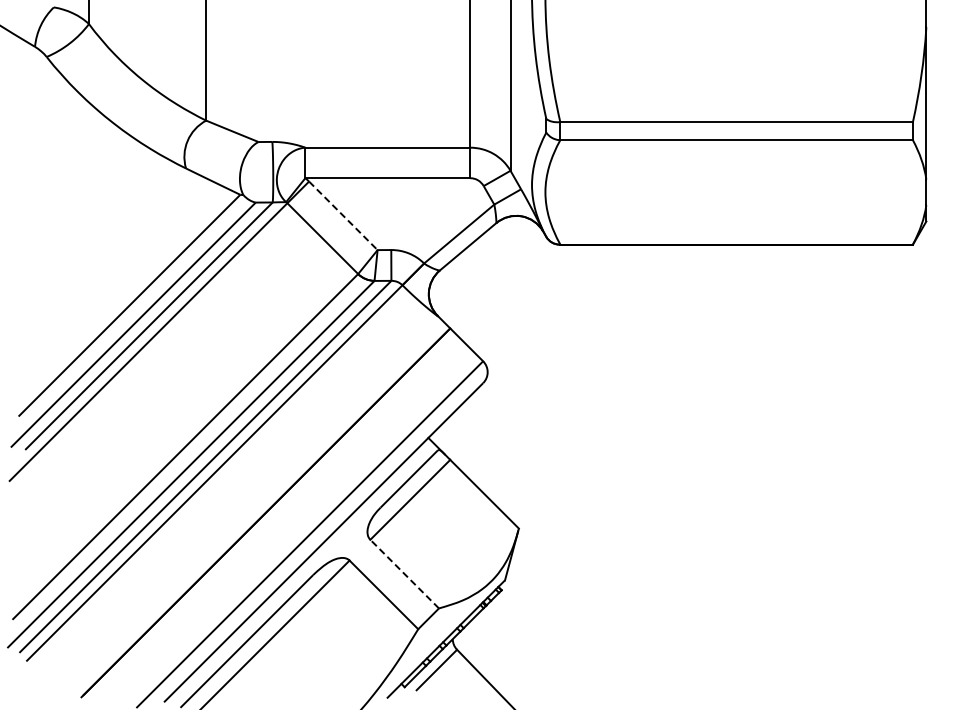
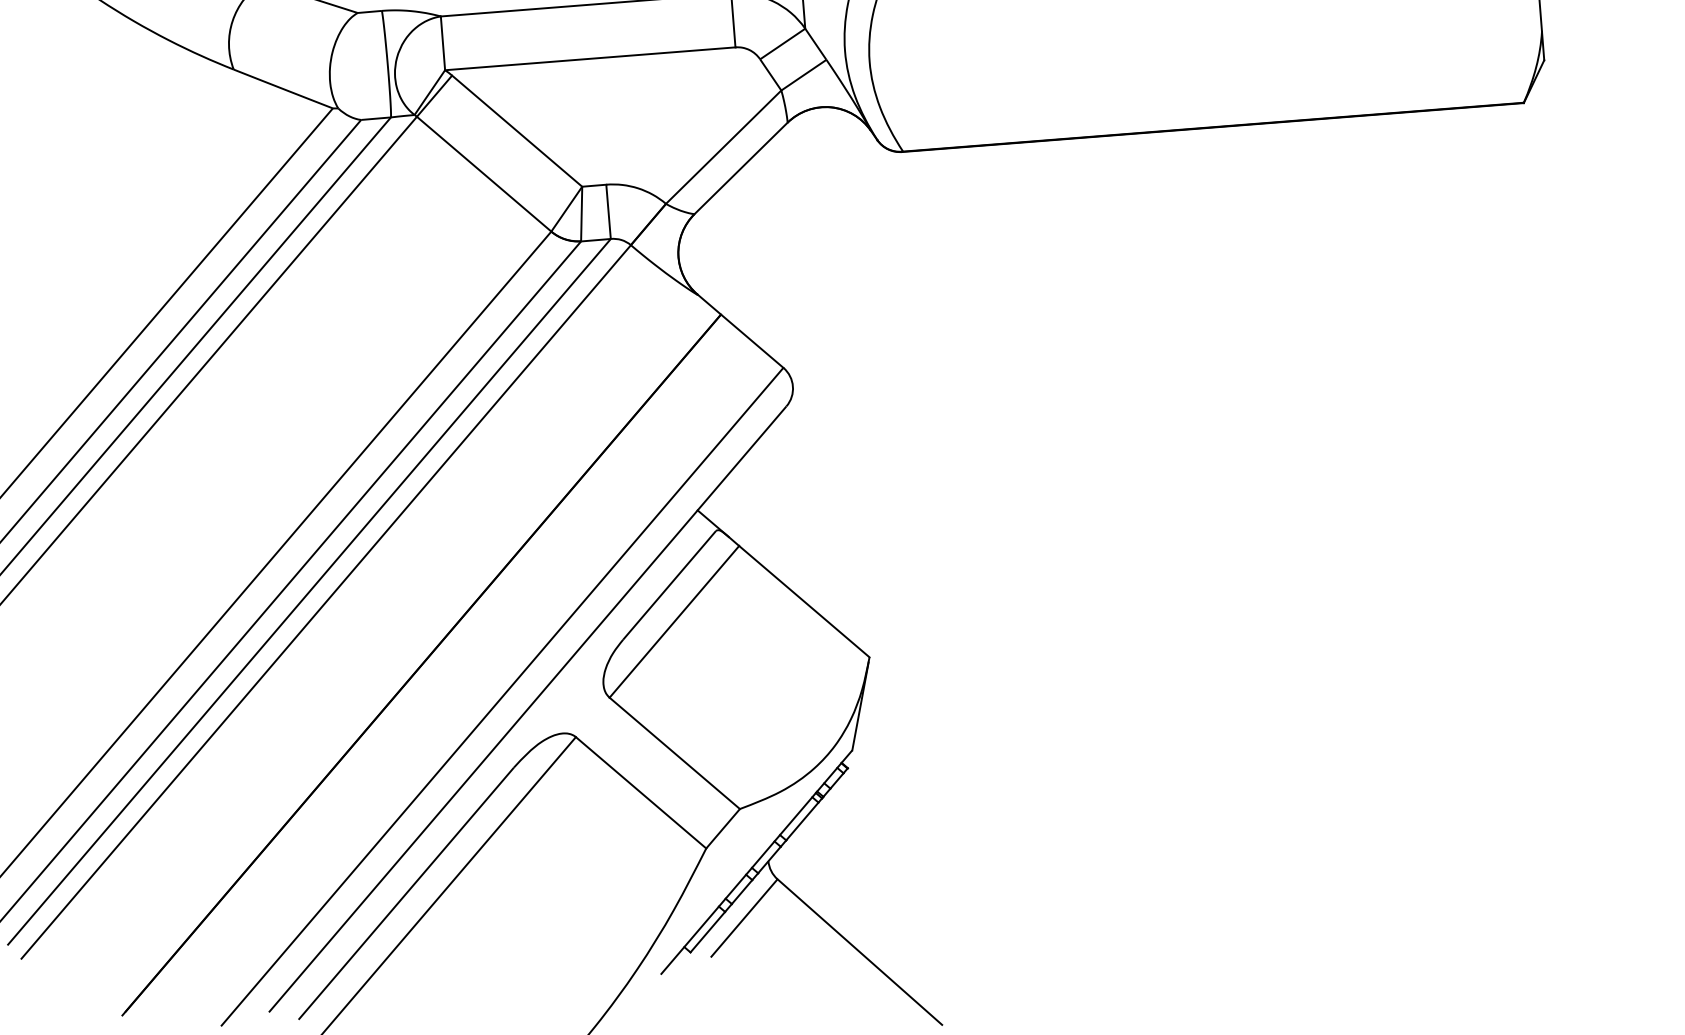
line: (343, 216) -> (517, 132), dashed -> solid
line: (404, 574) -> (674, 754), dashed -> solid

